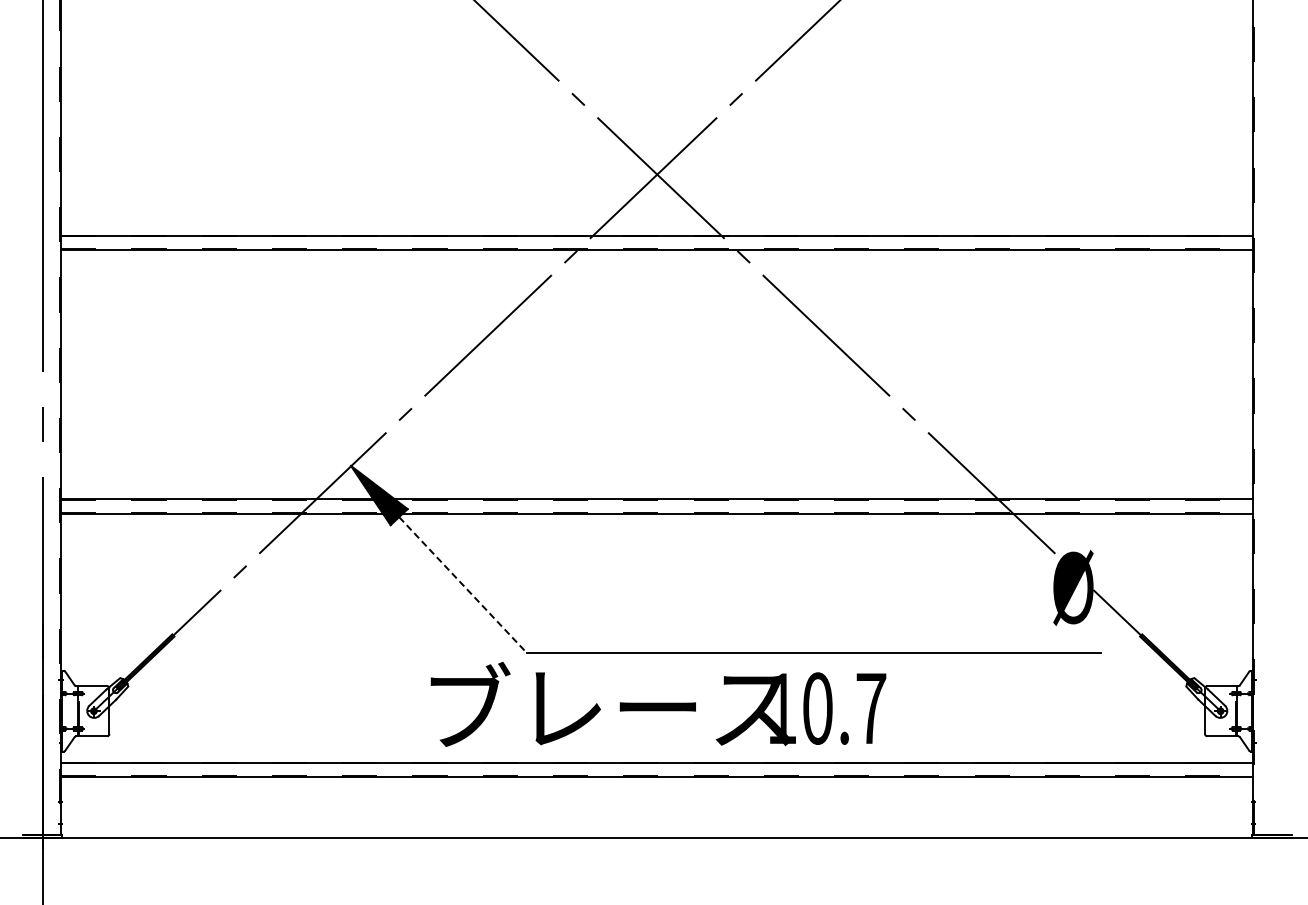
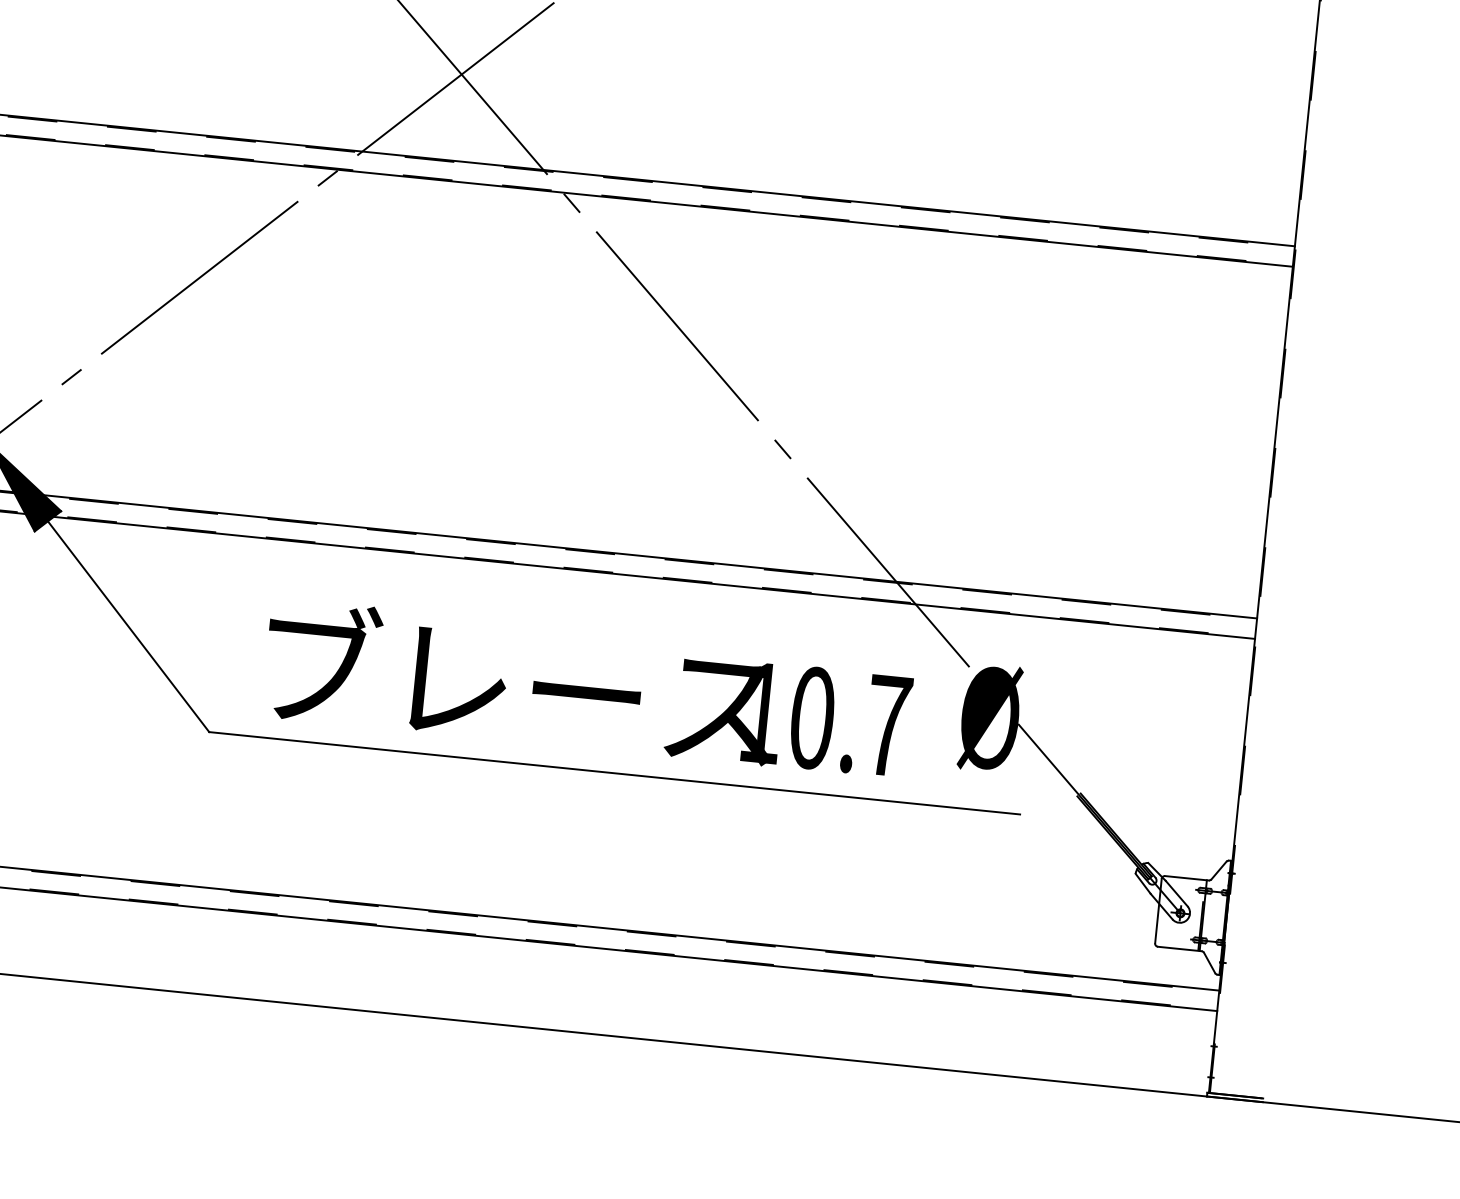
line: (463, 585) -> (128, 627), dashed -> solid
text: (658, 704) -> (587, 689), moved

